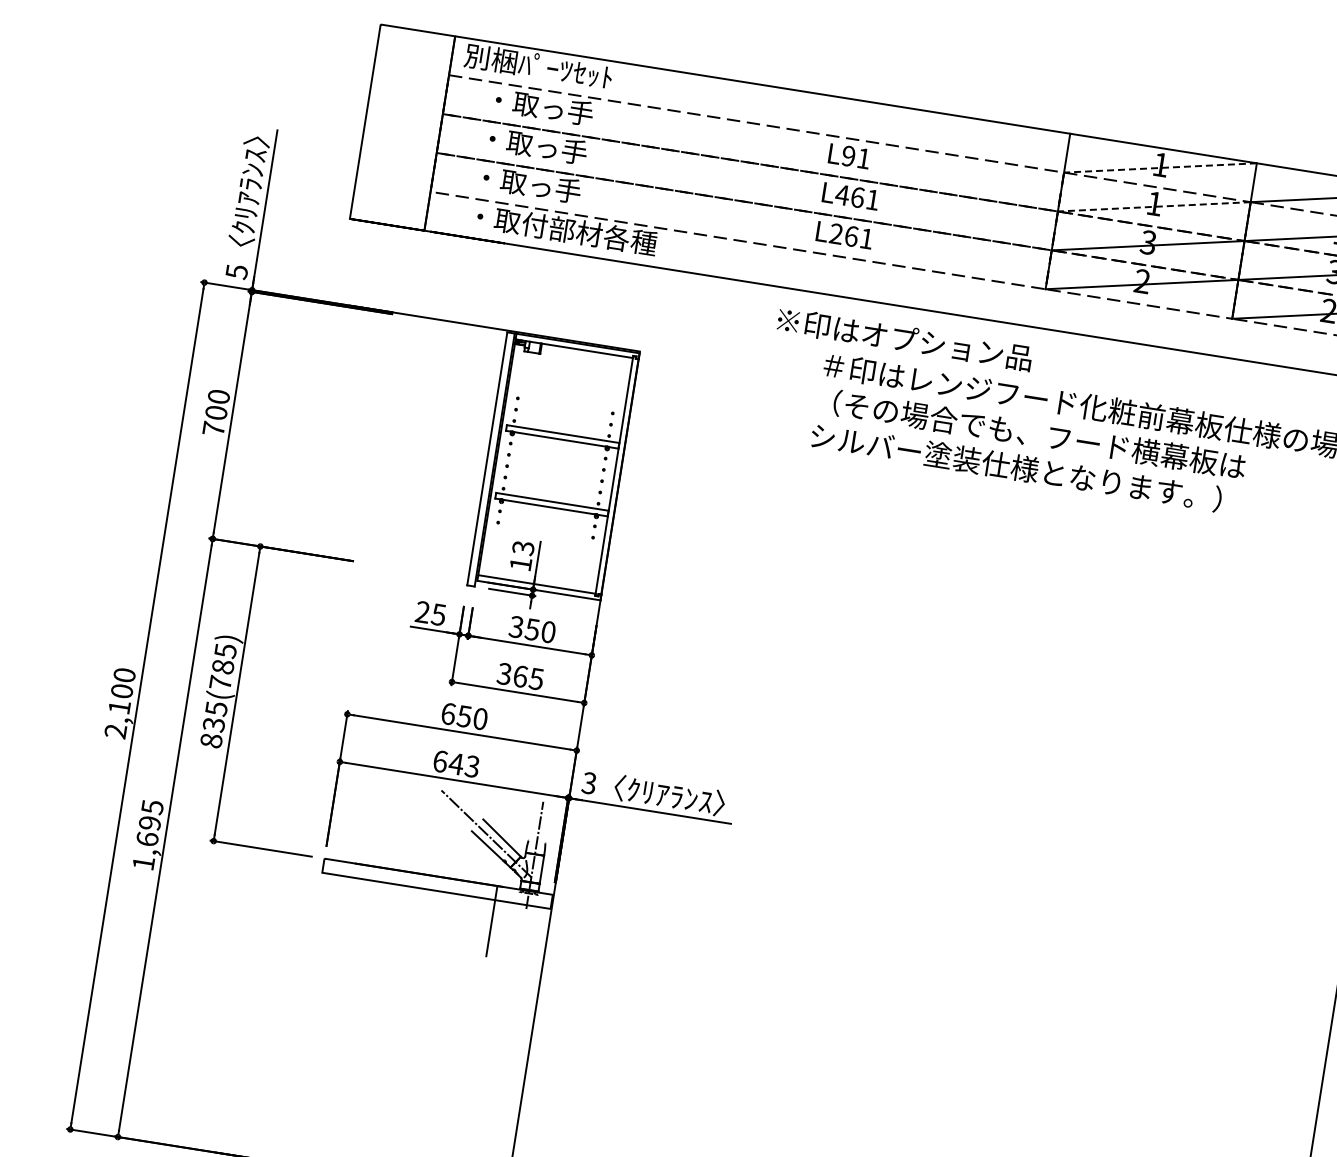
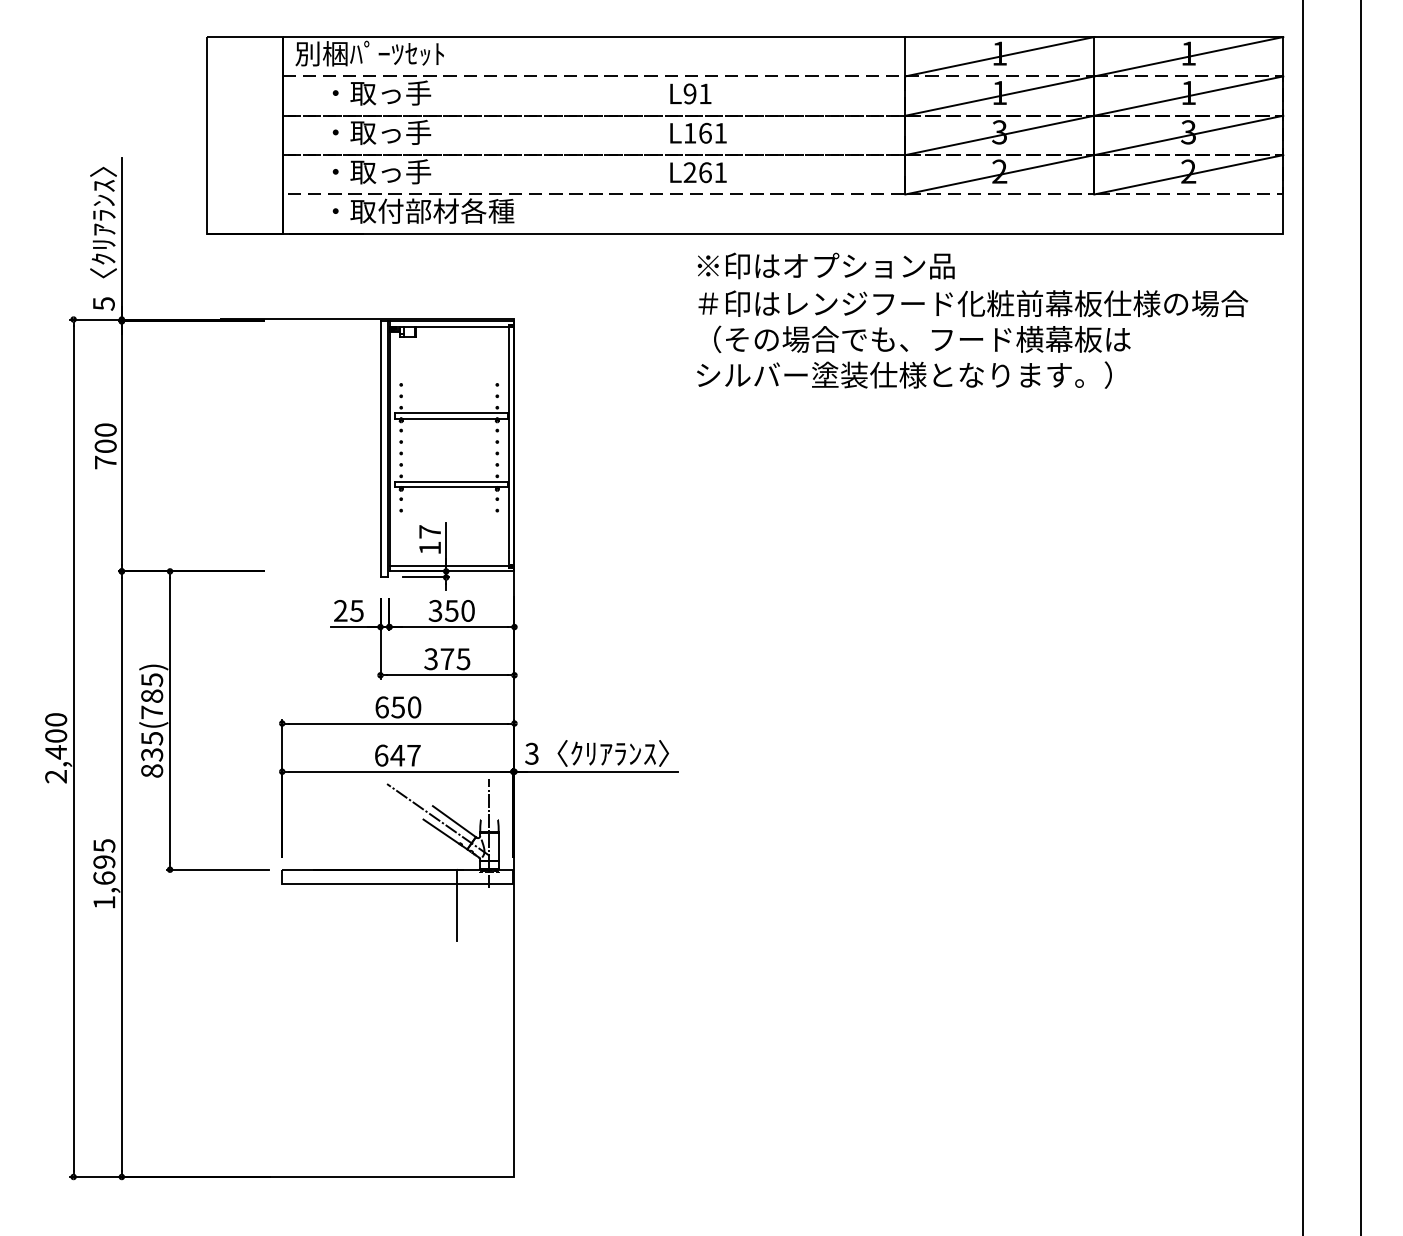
line: (1160, 167) -> (999, 56), dashed -> solid
text: (841, 195) -> (689, 133), L461 -> L161
line: (1153, 207) -> (999, 96), dashed -> solid
text: (904, 338) -> (825, 265), moved
text: (523, 547) -> (430, 531), 13 -> 17
text: (520, 676) -> (447, 659), 365 -> 375
text: (118, 707) -> (55, 752), 2,100 -> 2,400
text: (472, 766) -> (413, 755), 643 -> 647

